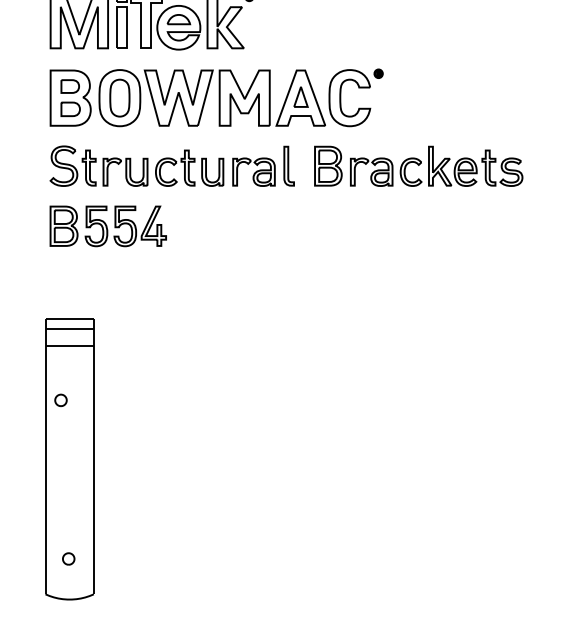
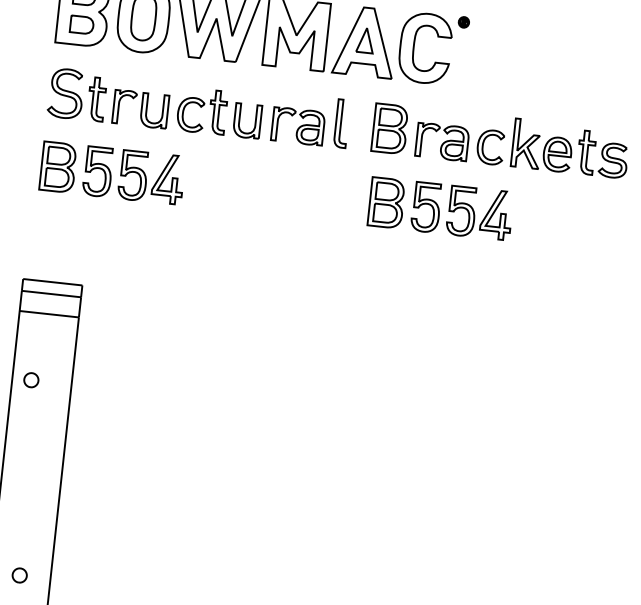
part: (375, 226) -> (439, 209), added

